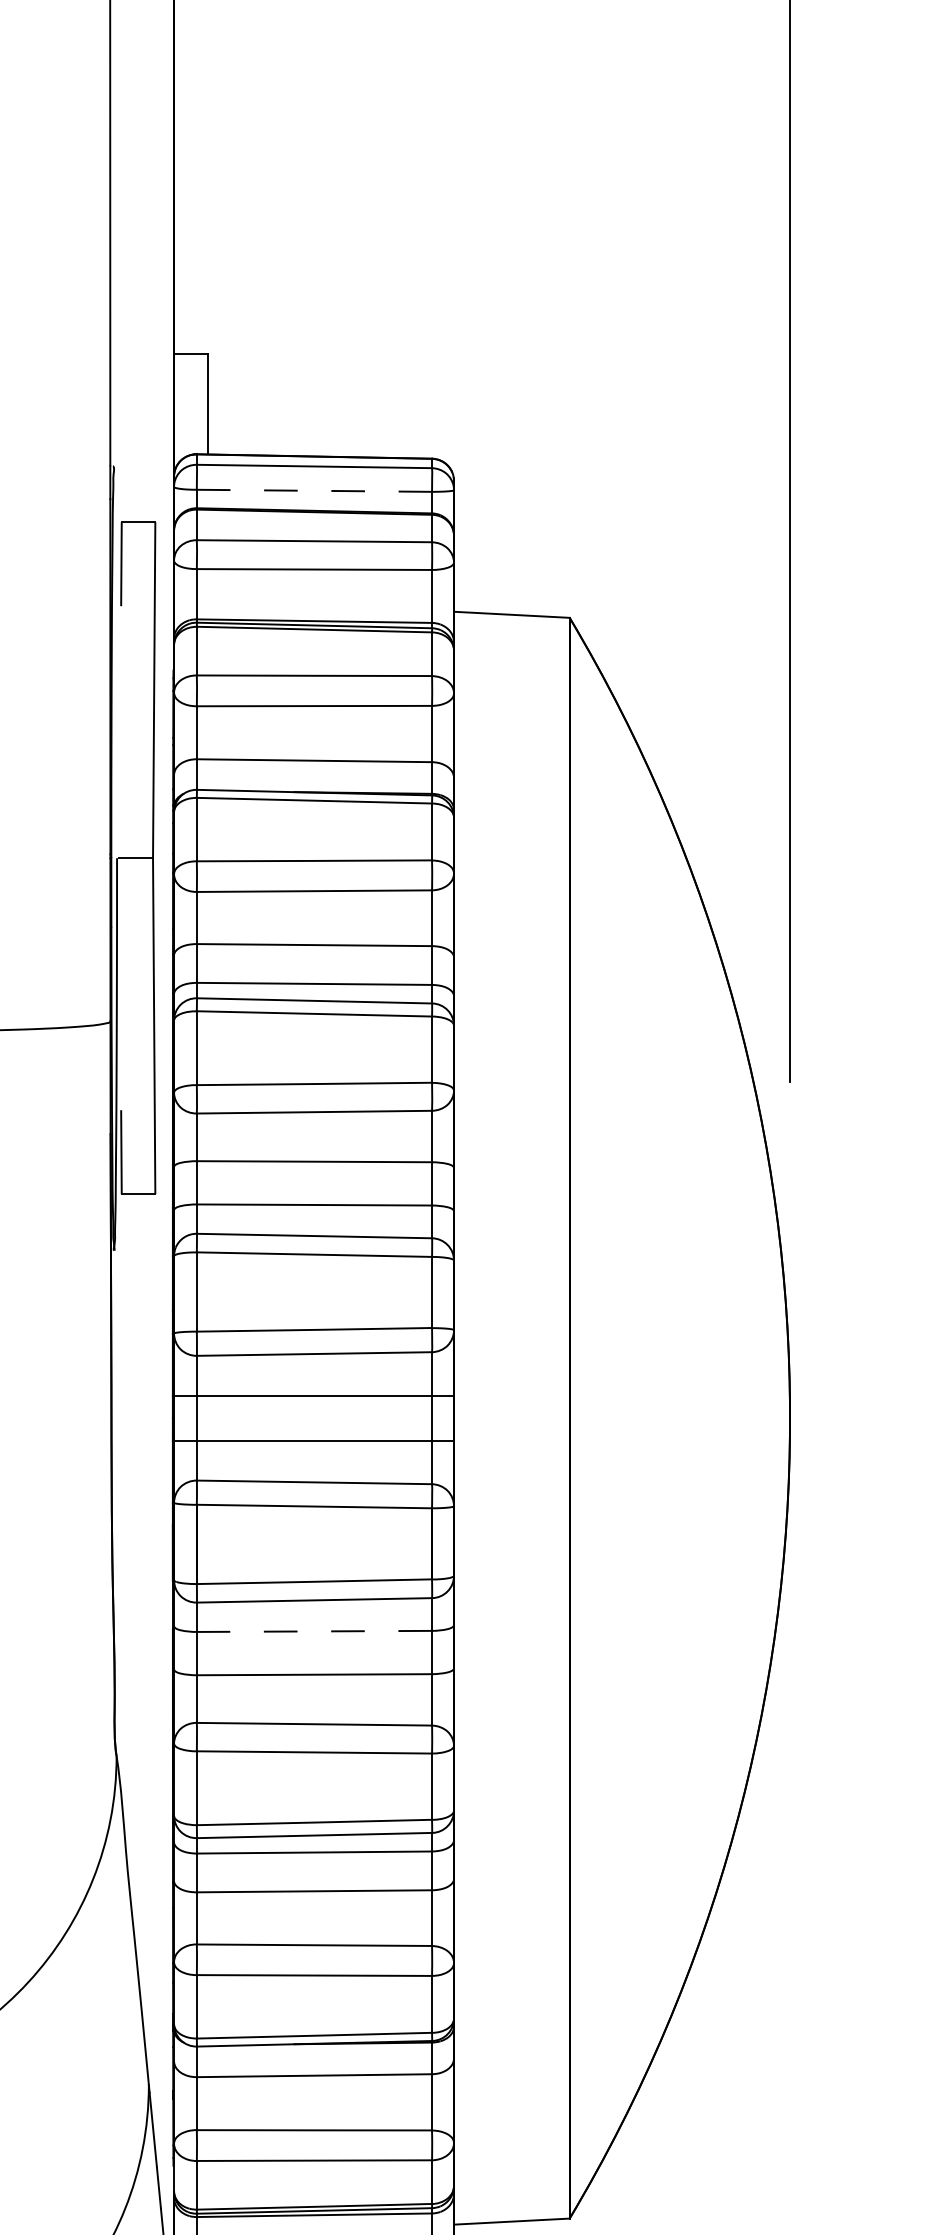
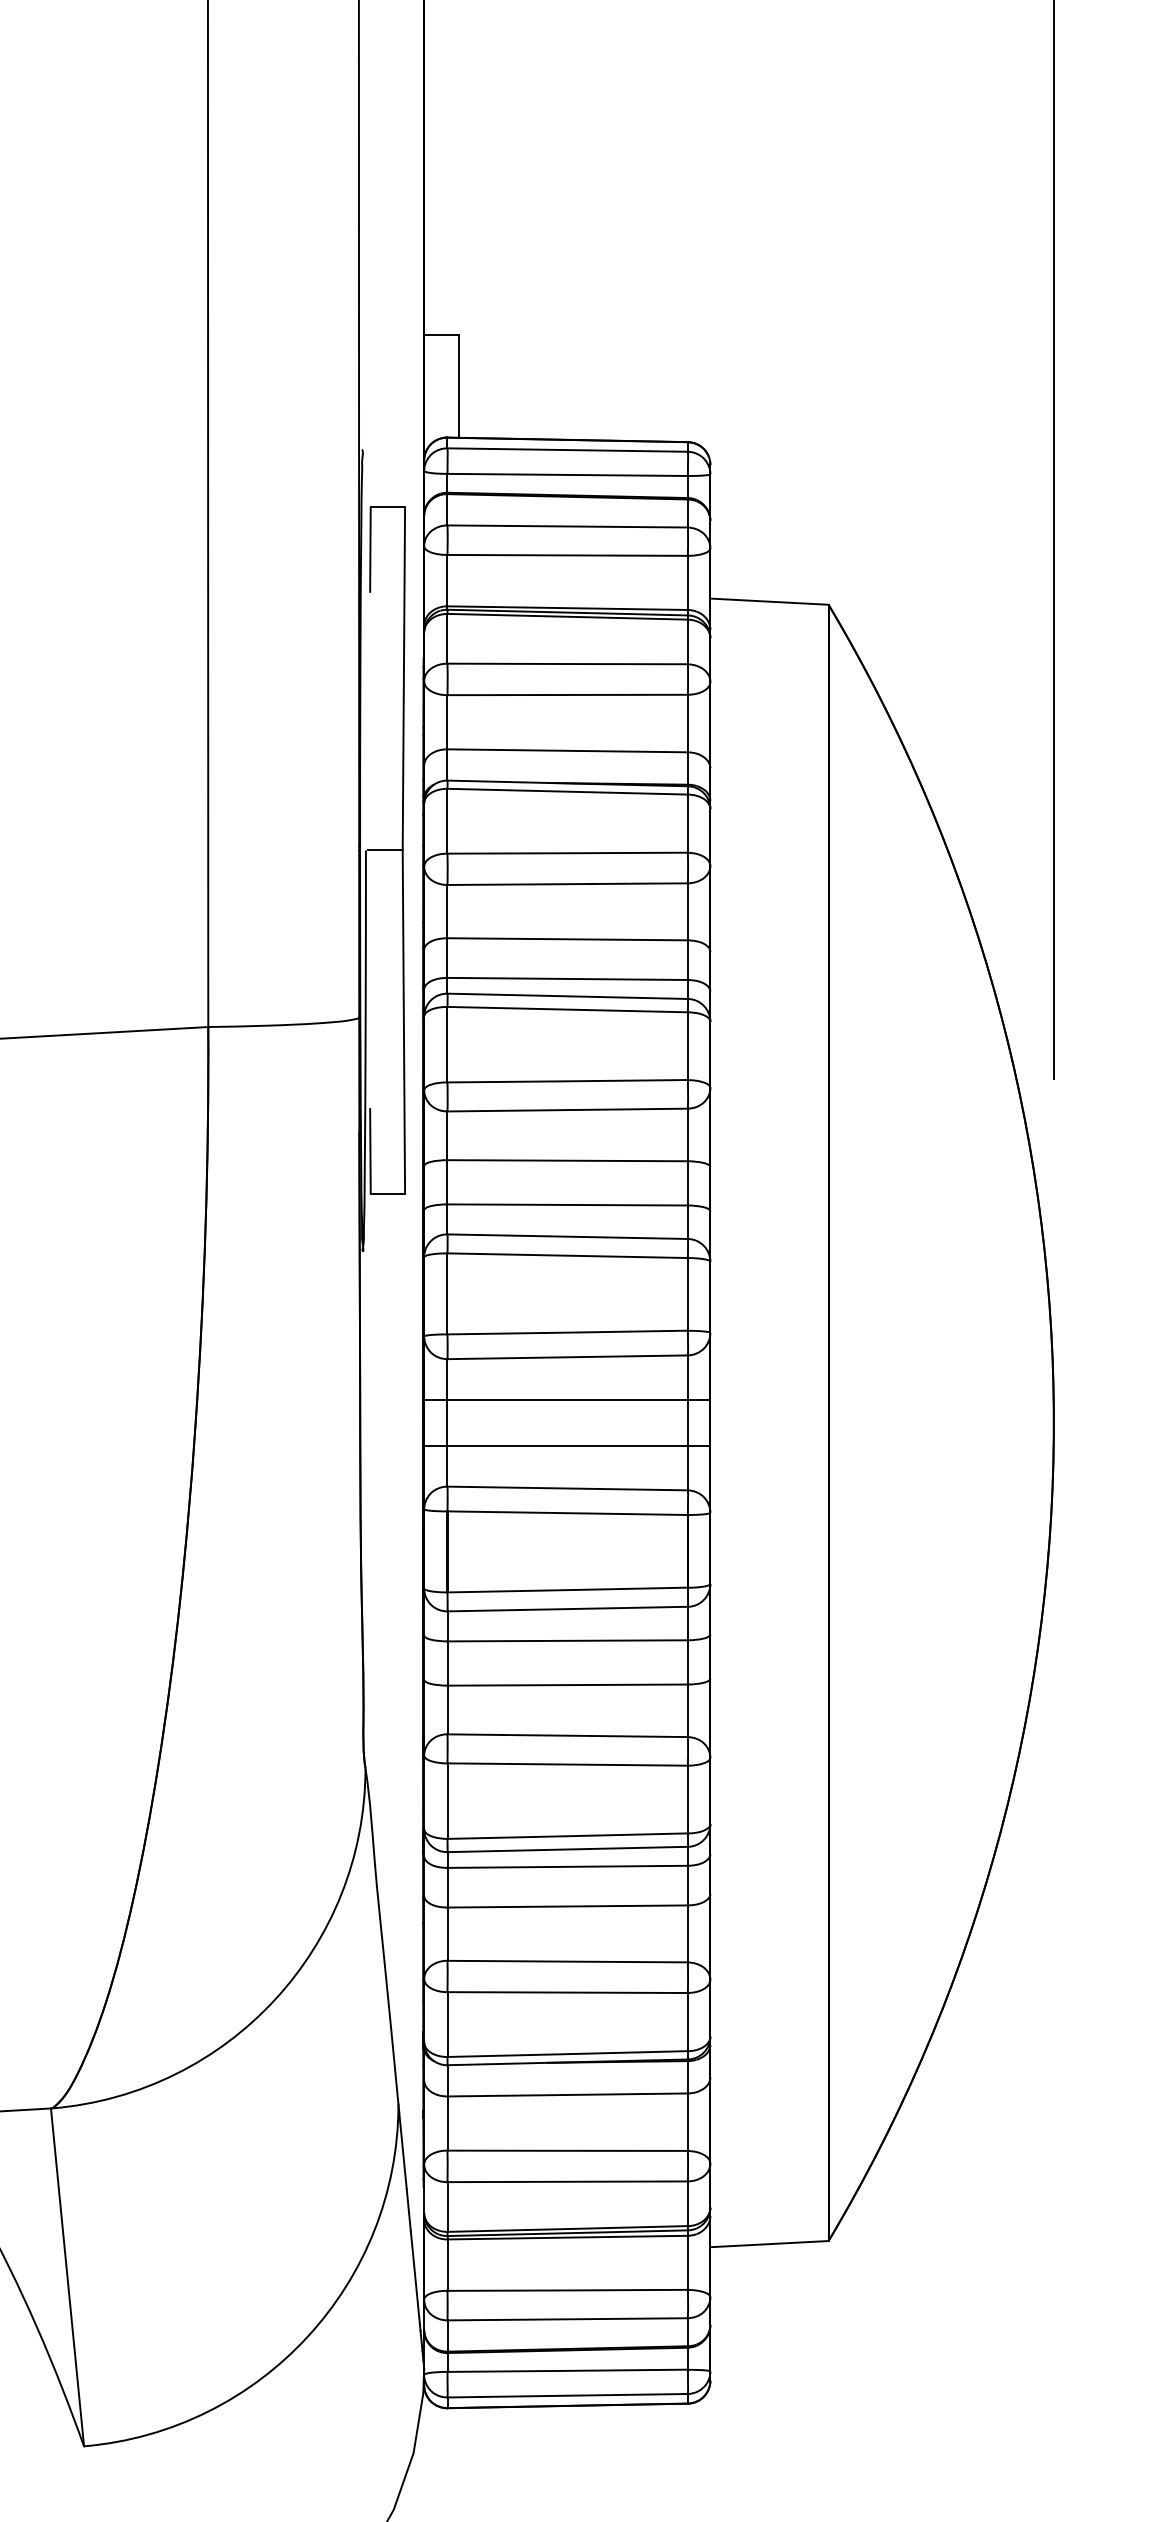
line: (315, 490) -> (568, 474), dashed -> solid
line: (314, 1631) -> (567, 1640), dashed -> solid

